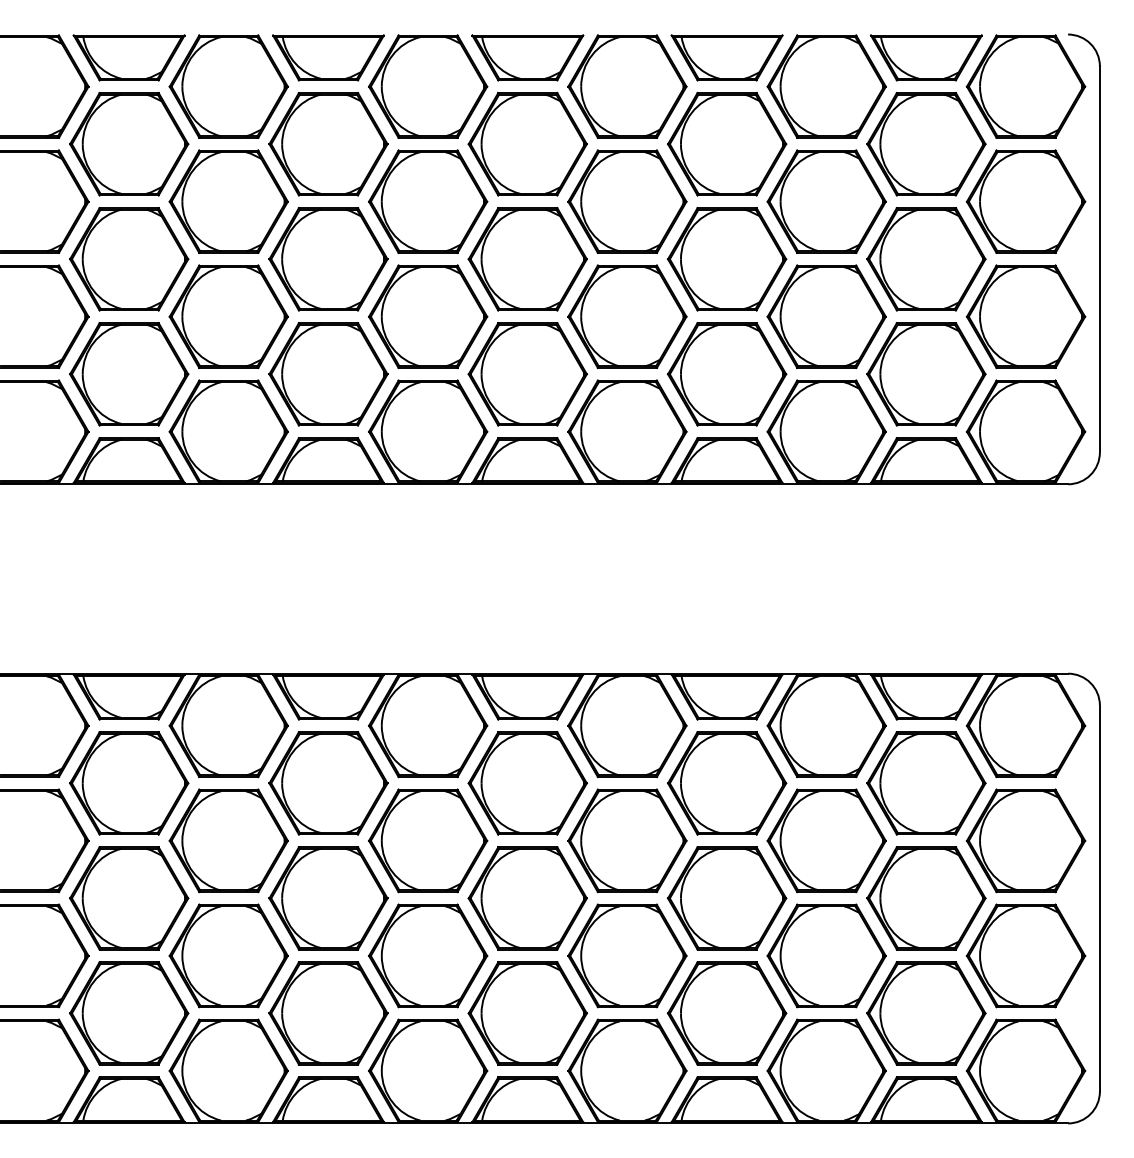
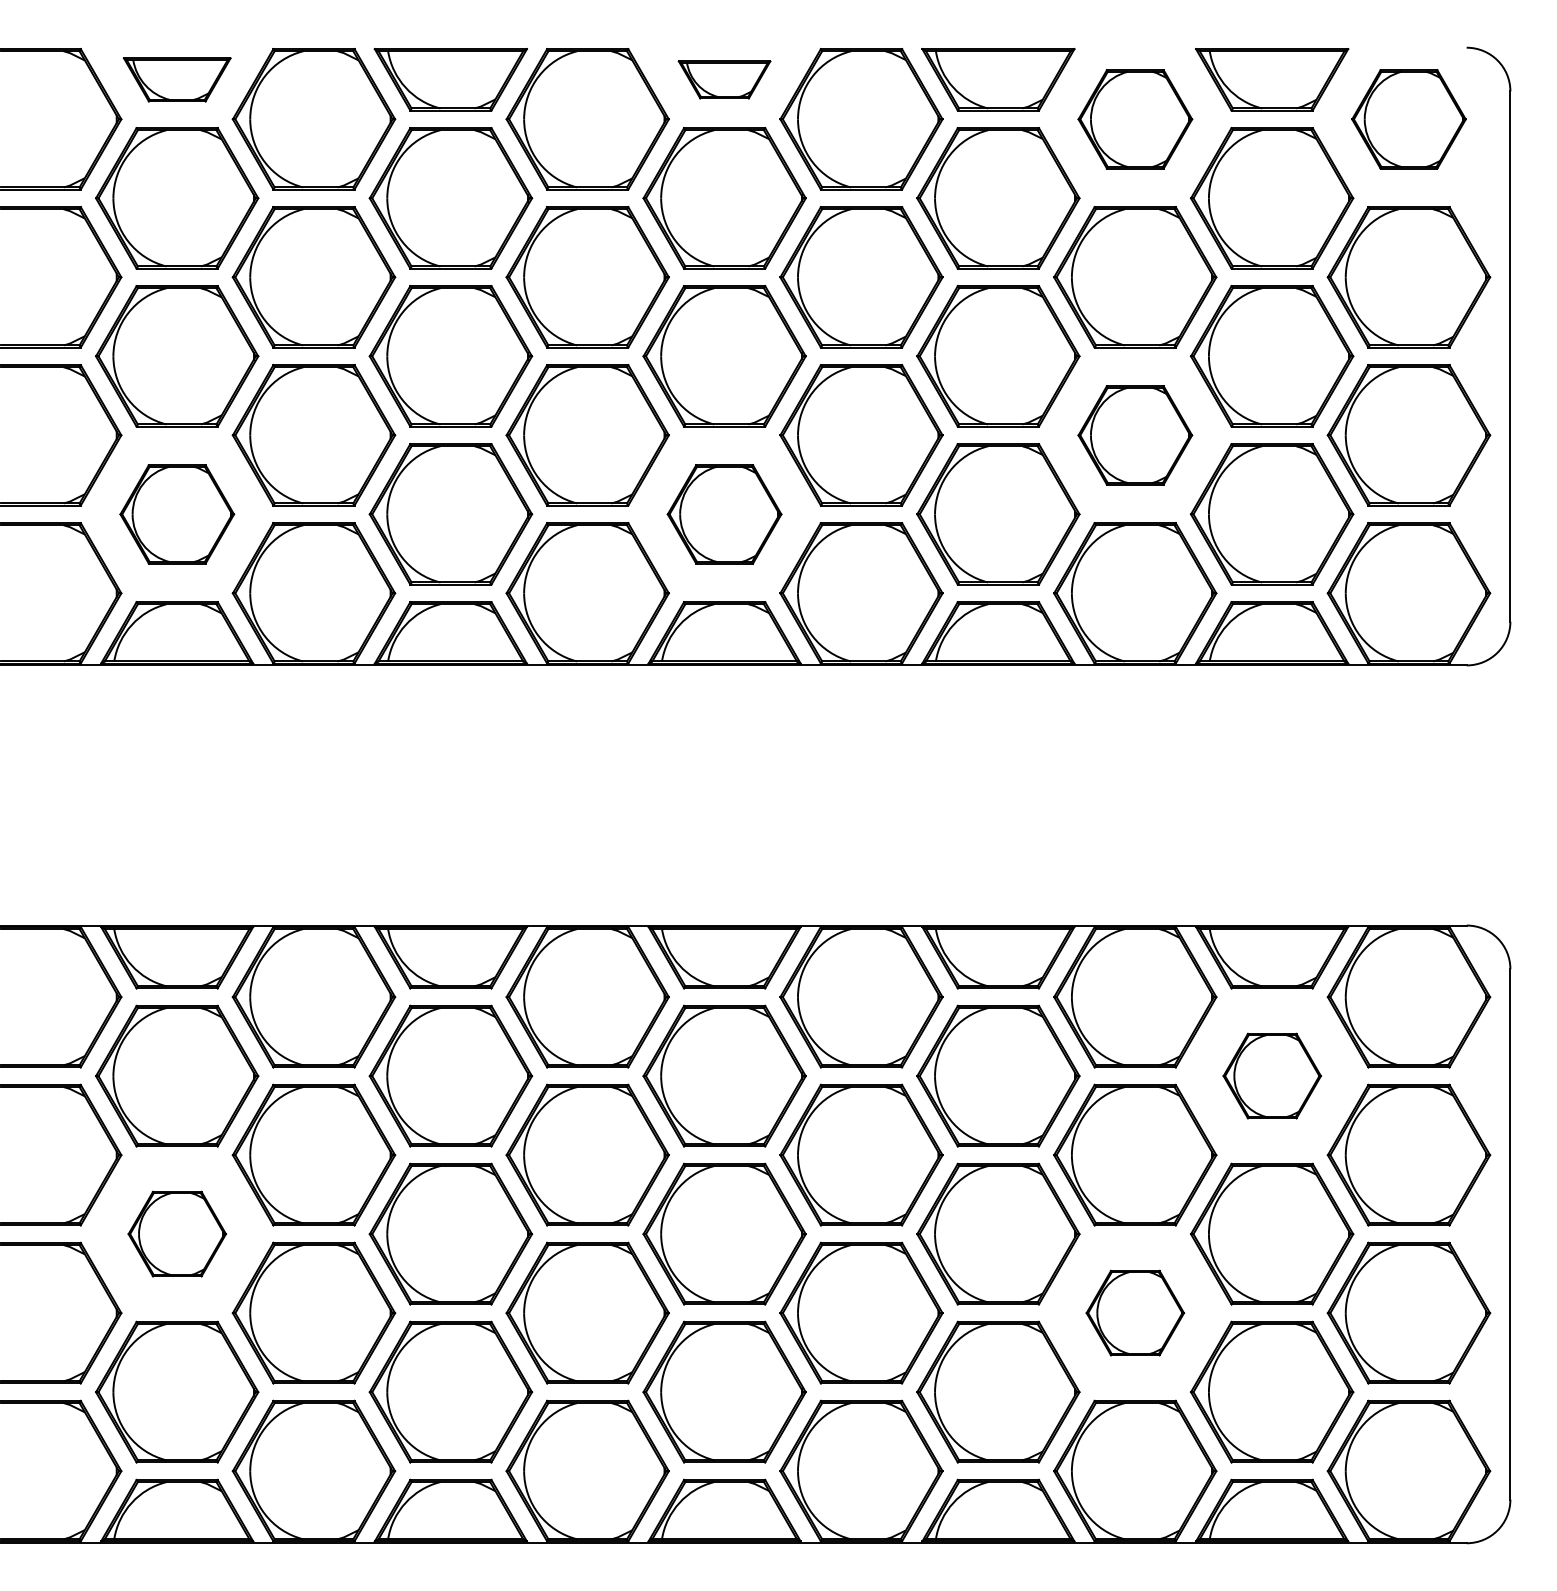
part: (129, 57) -> (177, 79), size x0.7
part: (527, 57) -> (724, 79), size x0.6
part: (826, 86) -> (1135, 119), size x0.7
part: (1025, 86) -> (1408, 119), size x0.7
part: (826, 316) -> (1135, 435), size x0.7
part: (129, 374) -> (177, 514), size x0.7
part: (527, 374) -> (724, 514), size x0.7
part: (926, 782) -> (1272, 1075), size x0.6
part: (129, 897) -> (177, 1233), size x0.6
part: (826, 955) -> (1135, 1312), size x0.6

